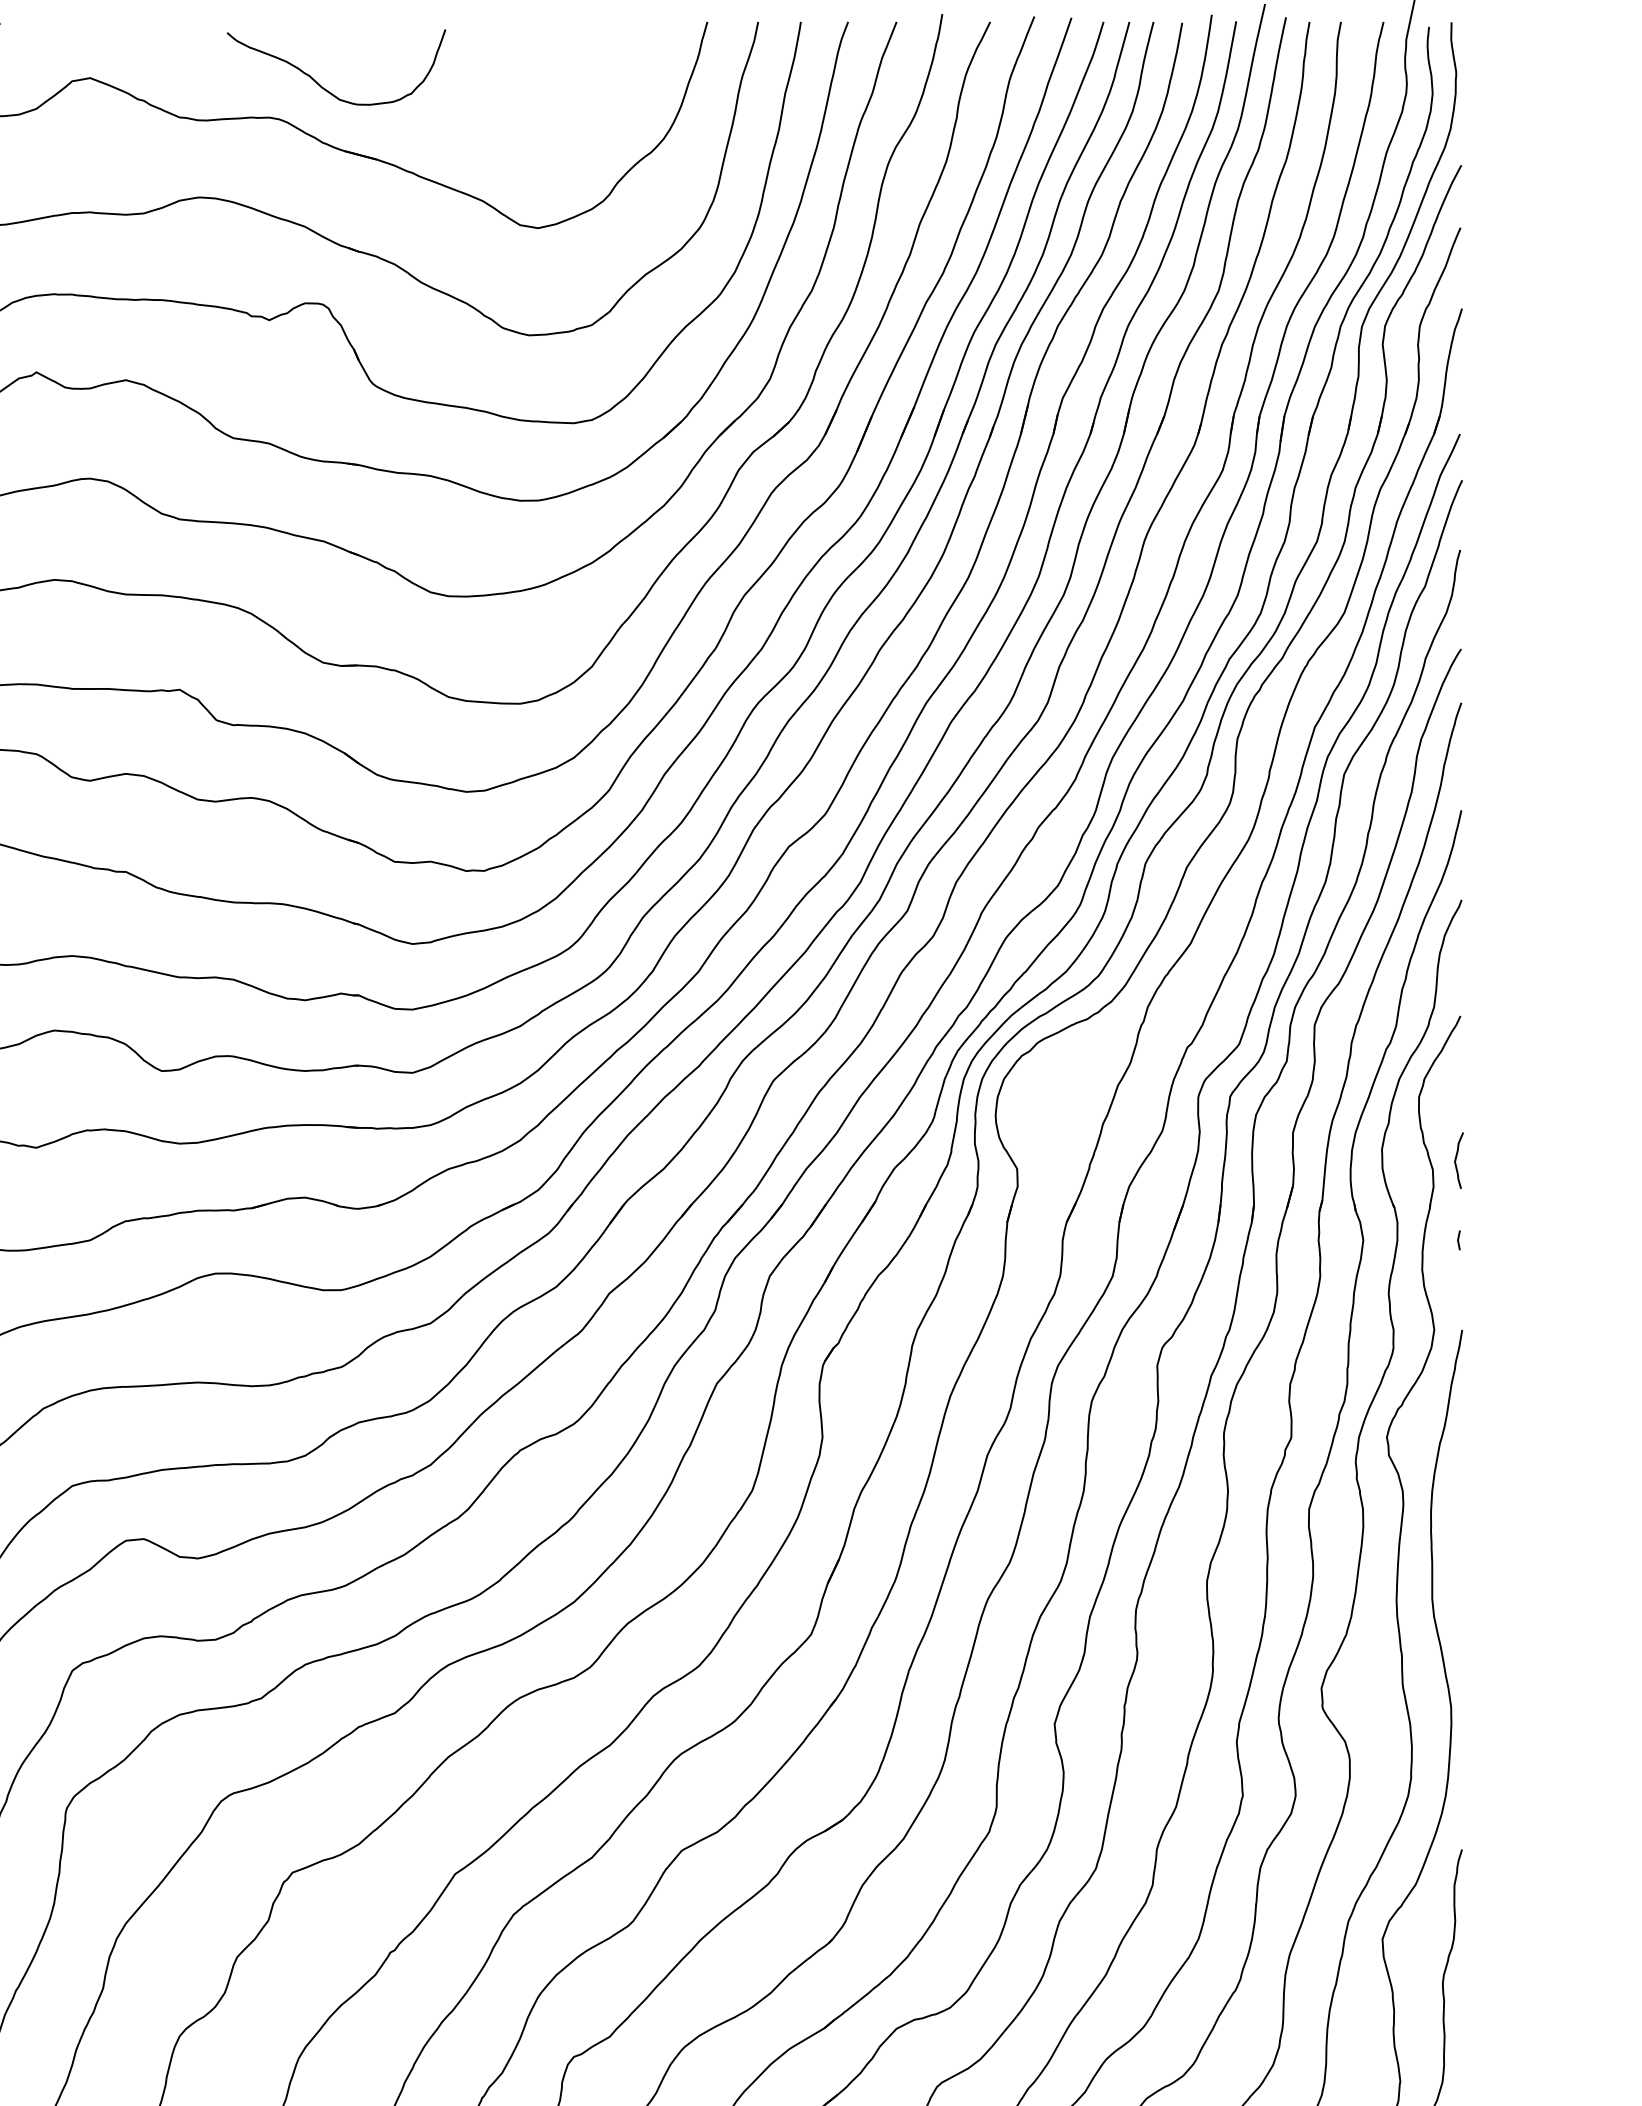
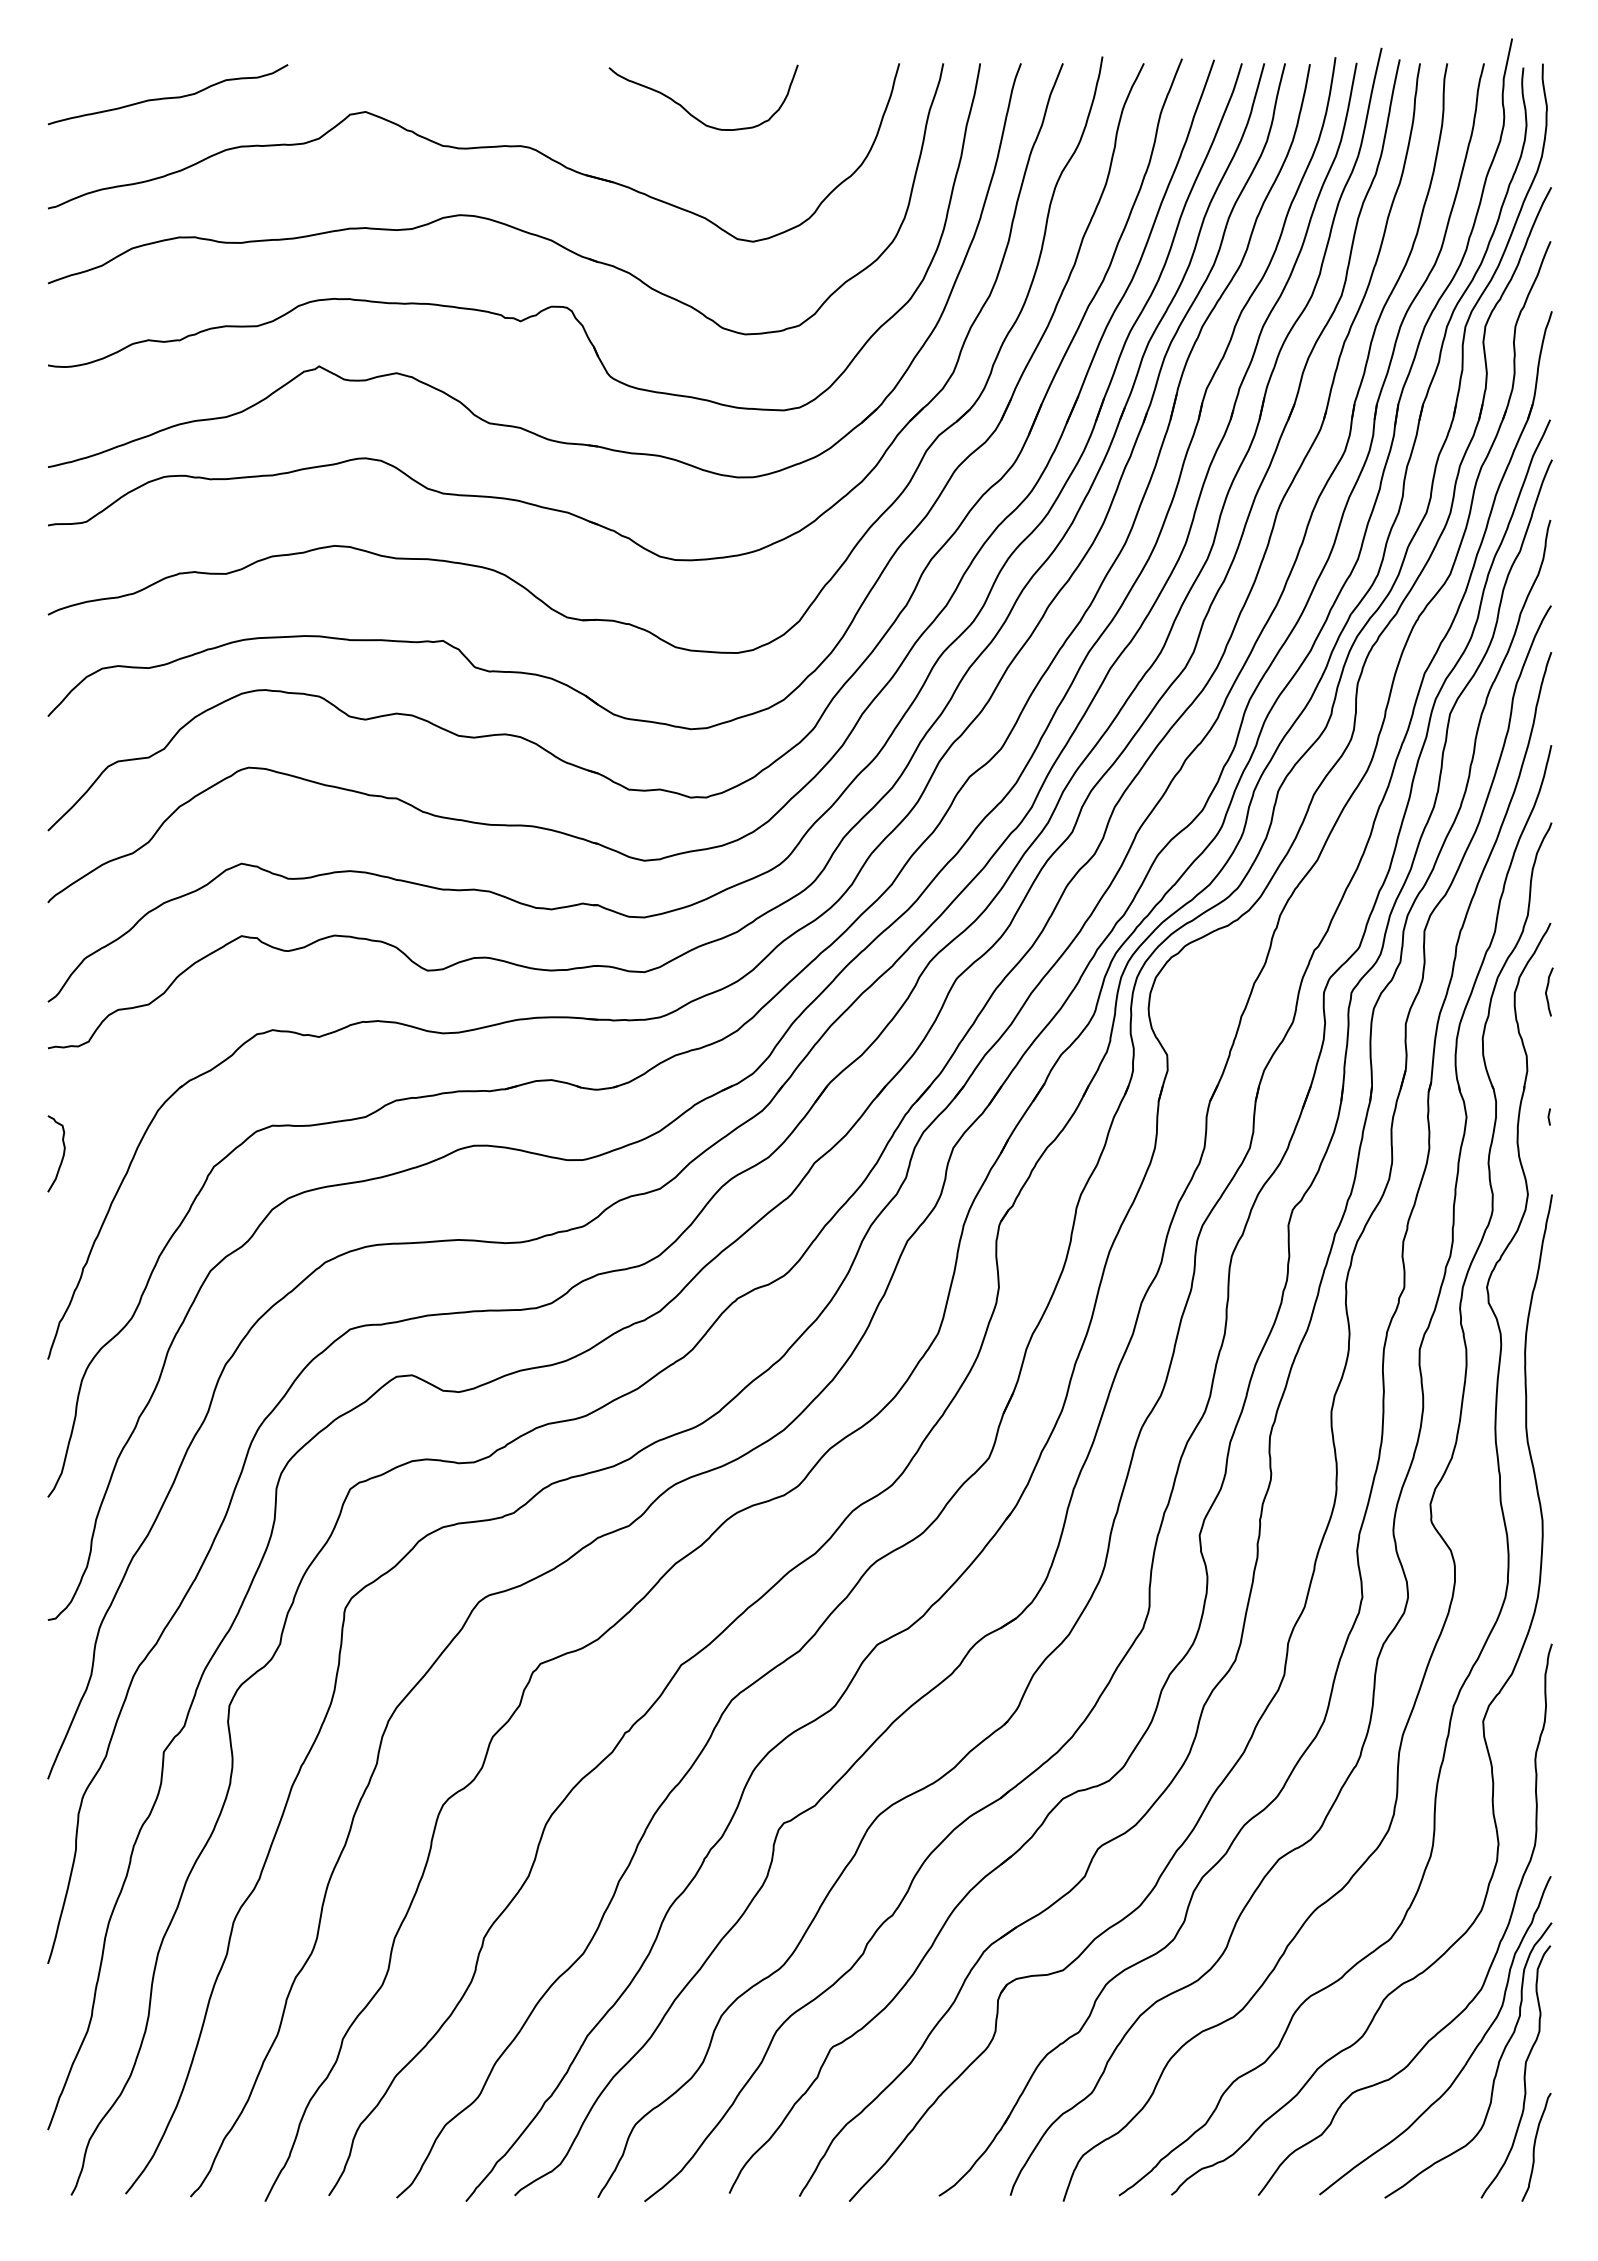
curve: (323, 86) -> (692, 114), moved
curve: (1456, 1159) -> (1547, 991), moved

